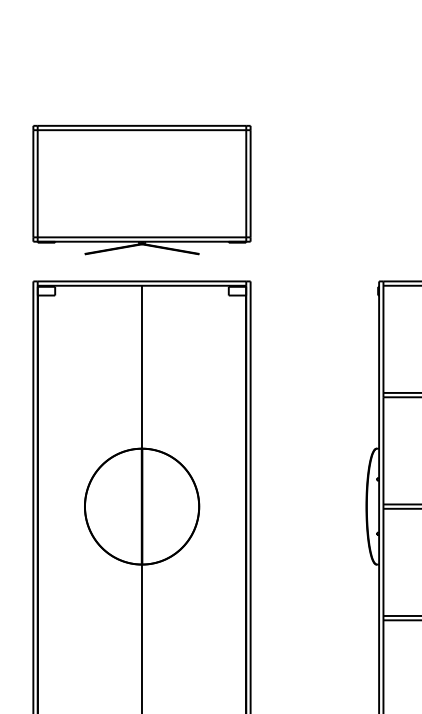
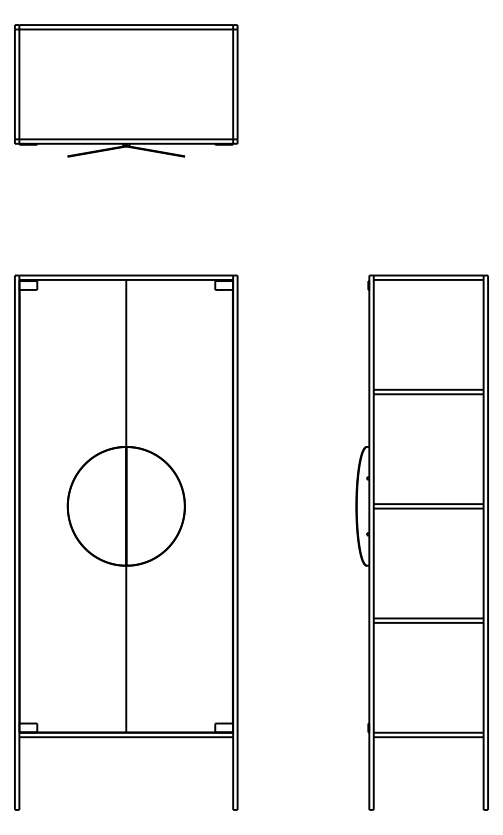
part: (142, 189) -> (126, 90), moved

